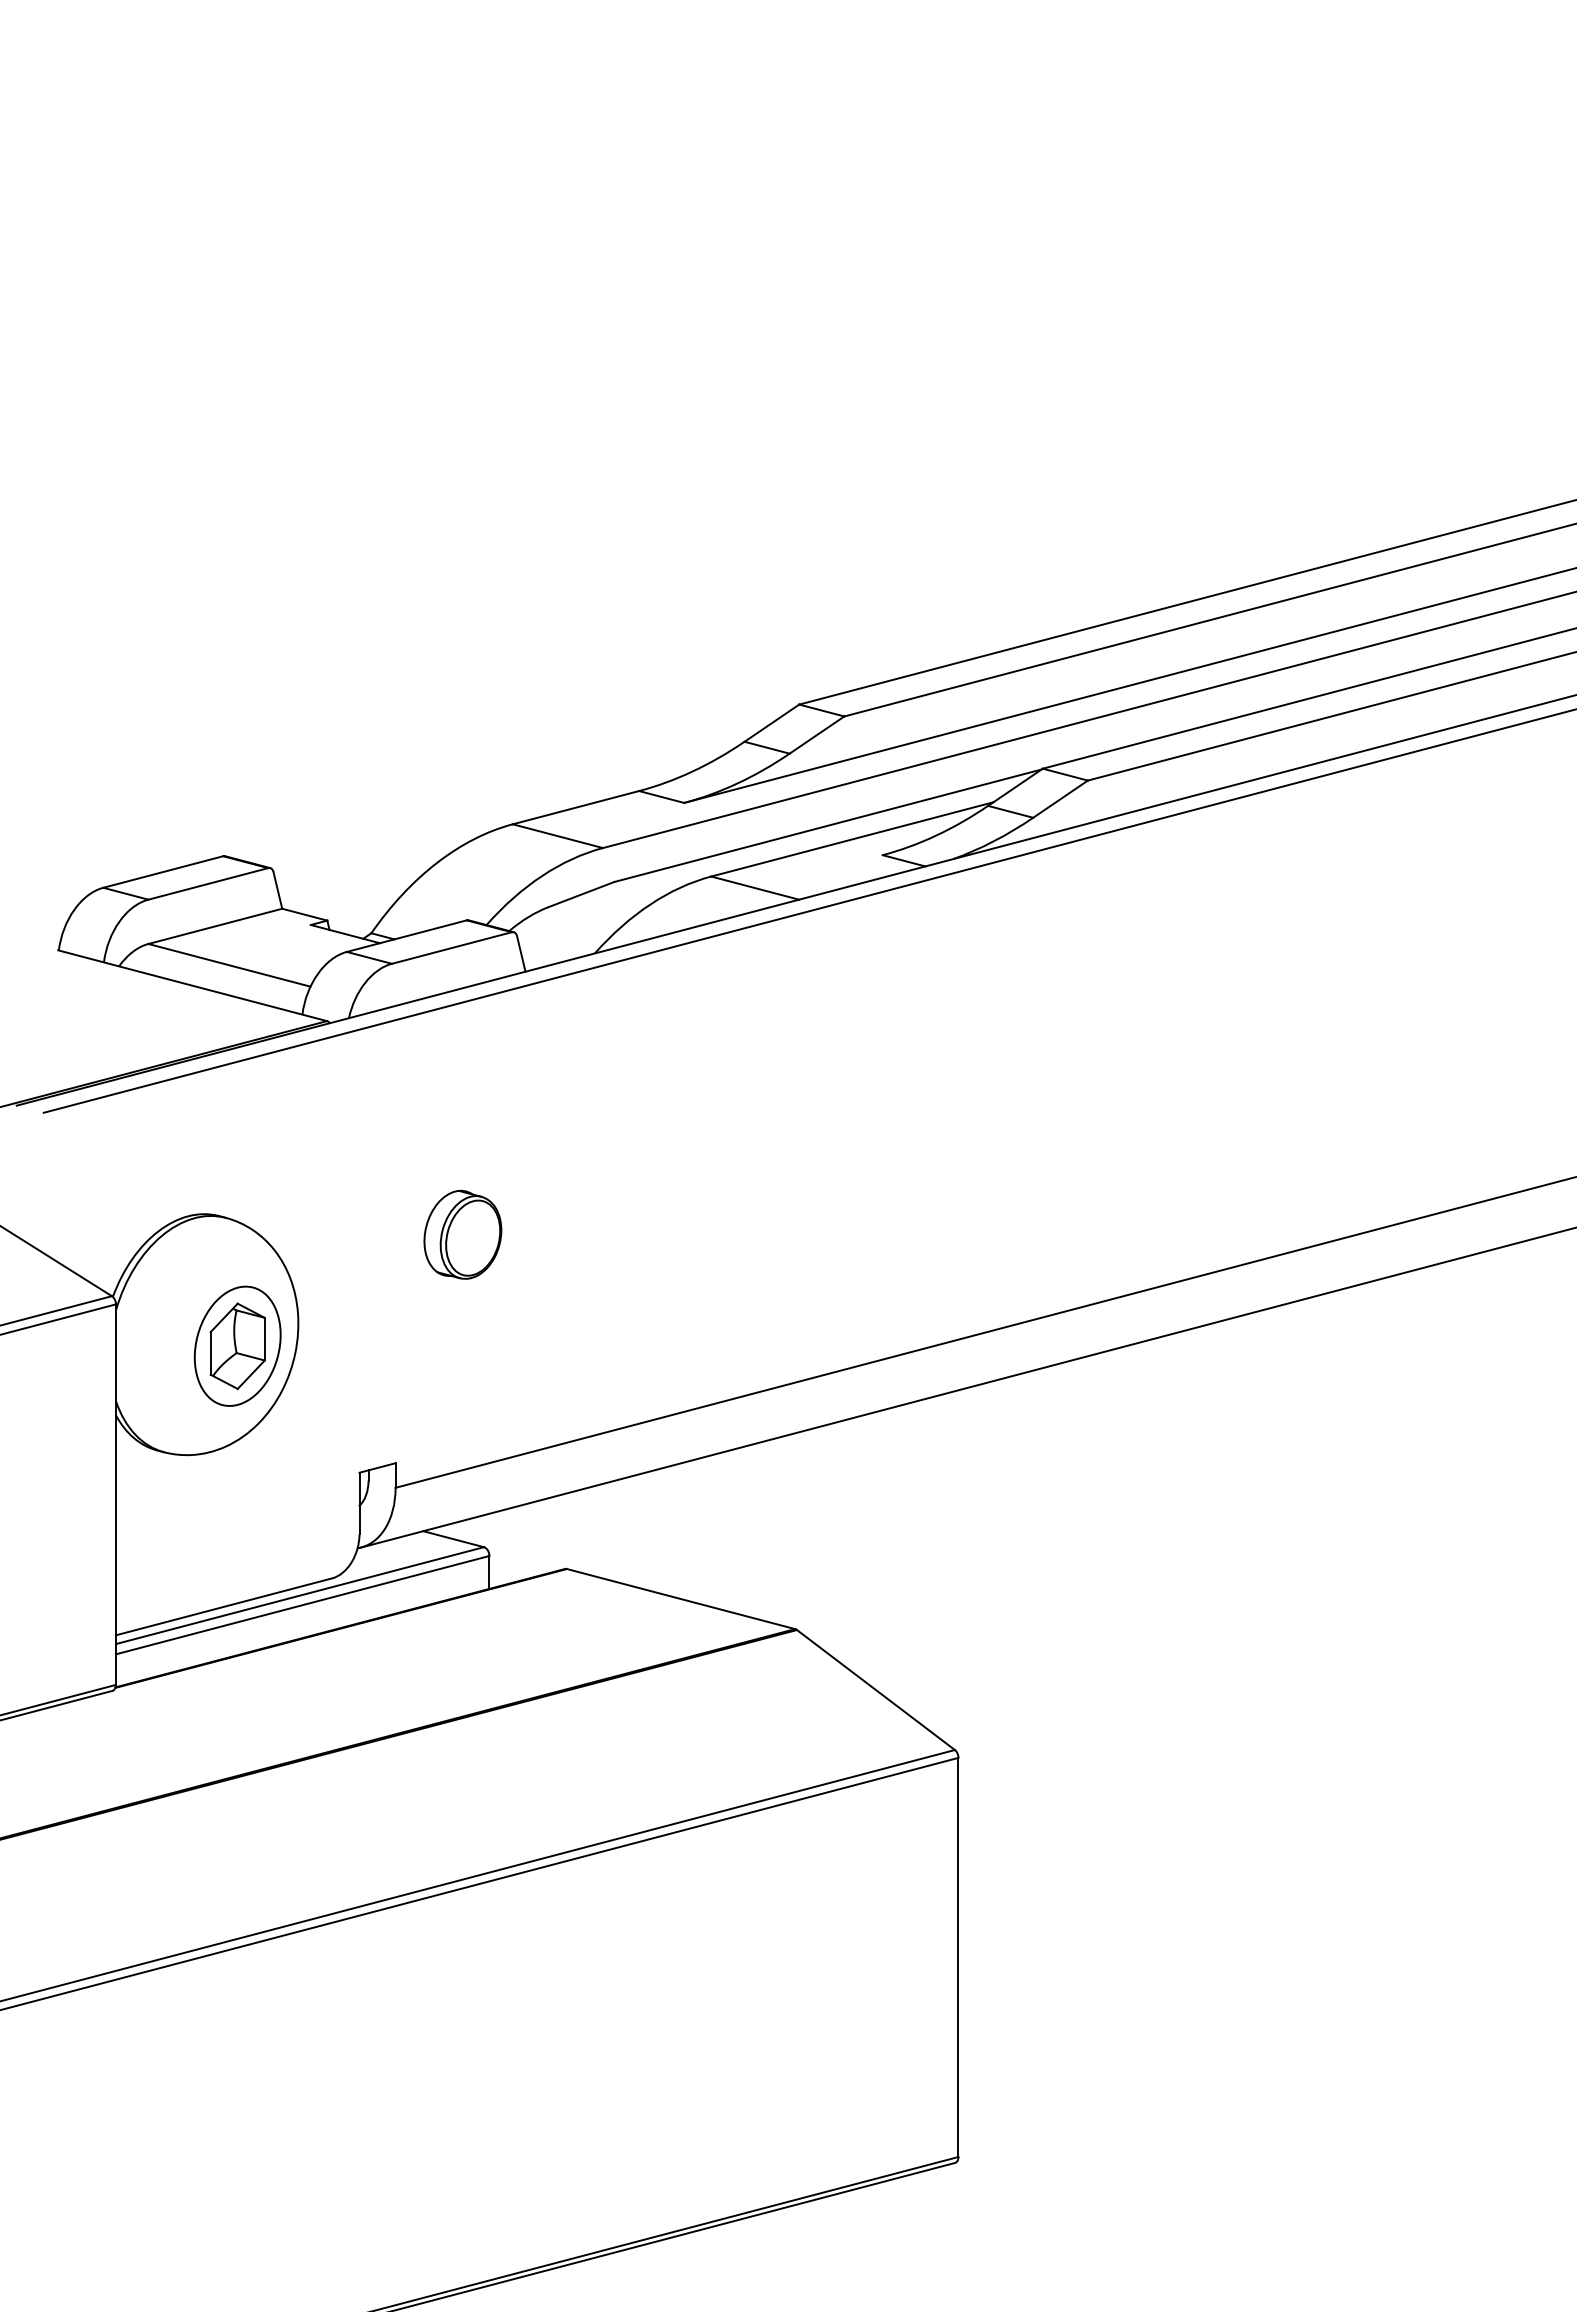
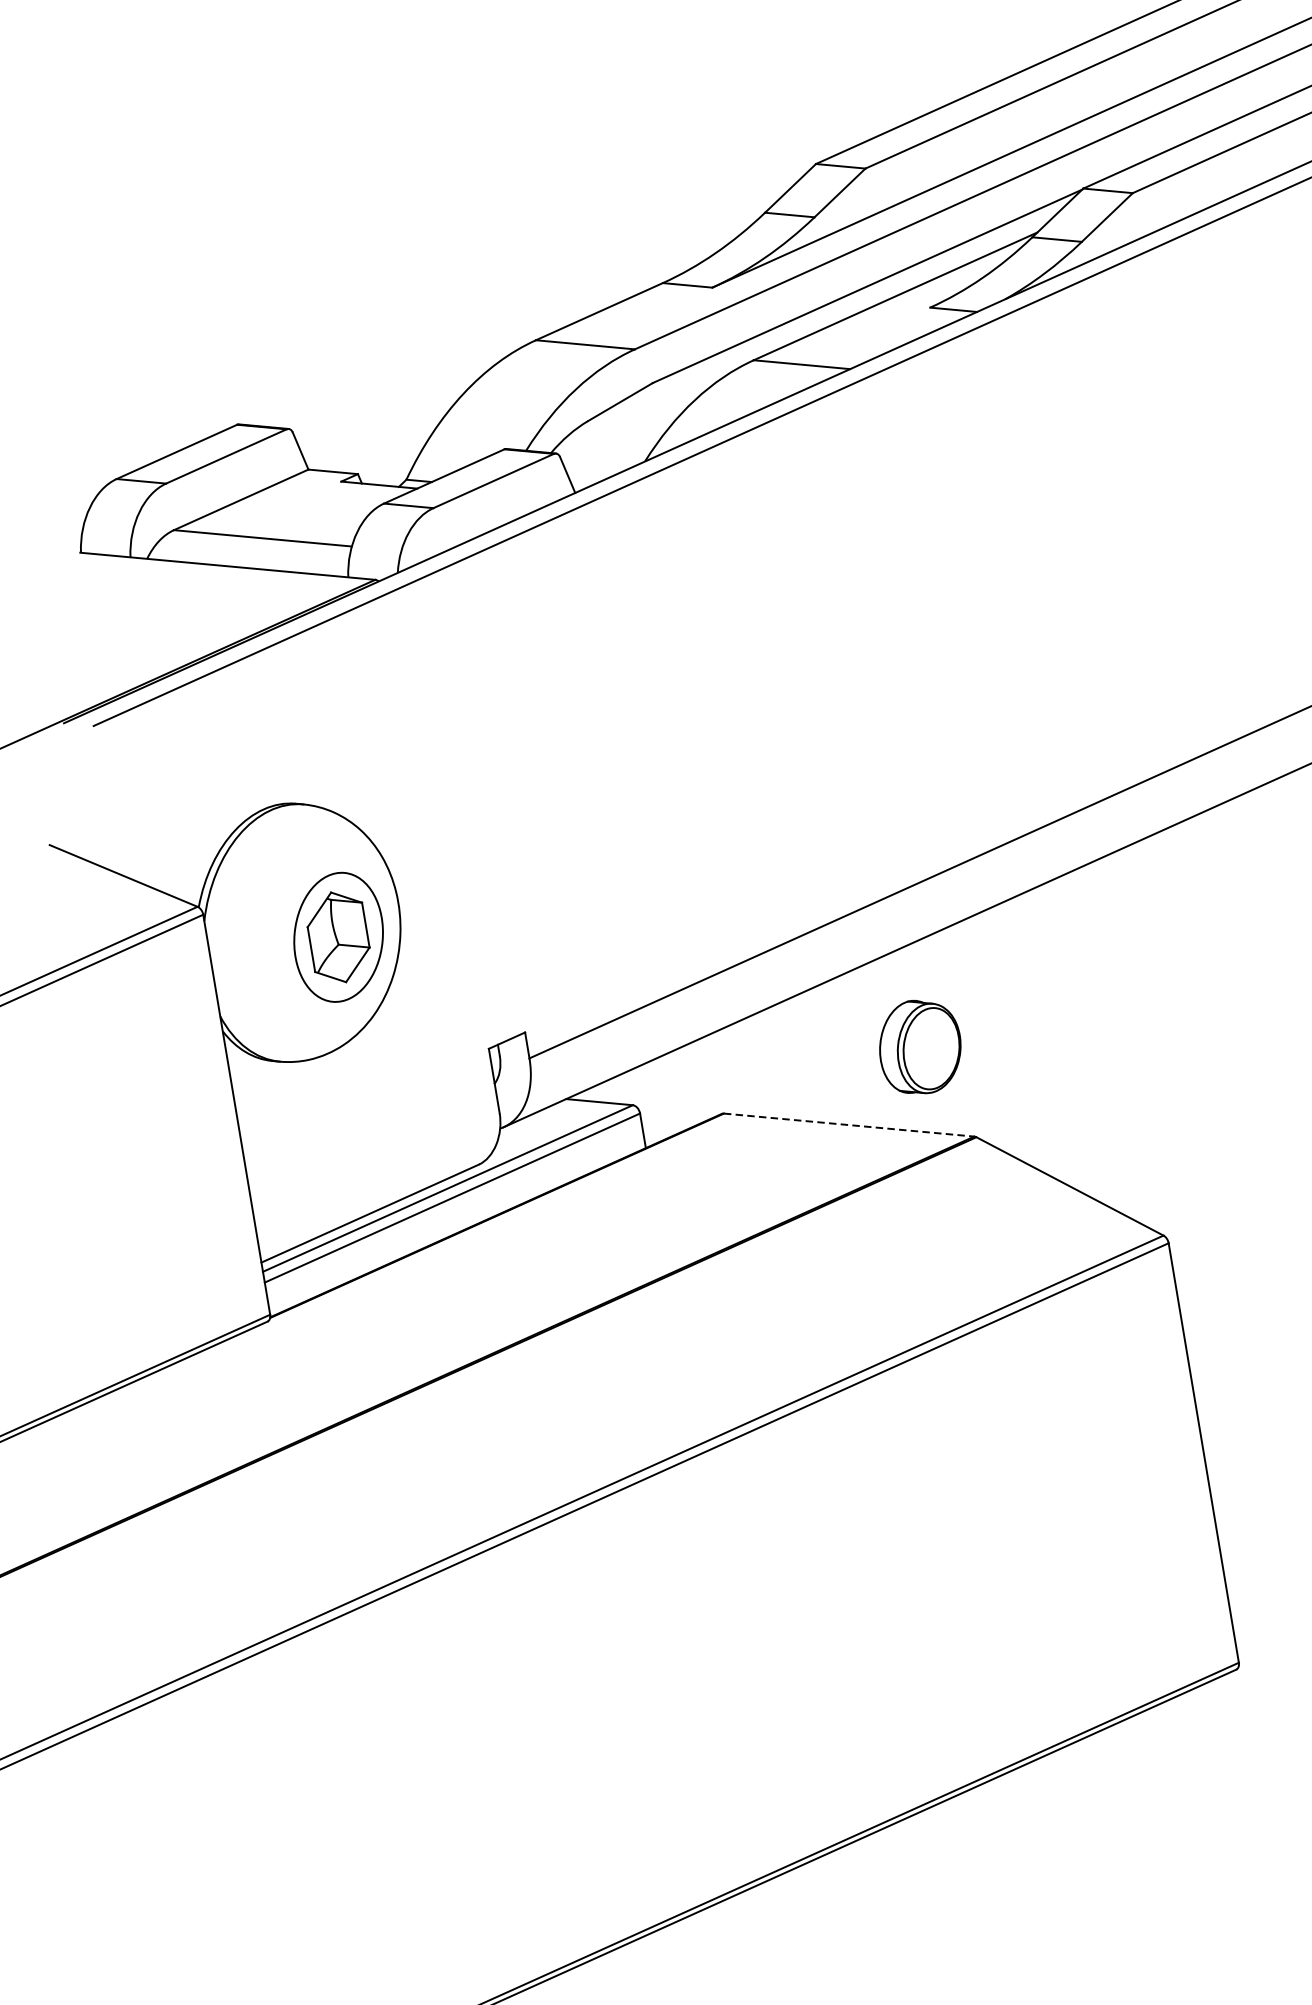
part: (462, 1234) -> (919, 1046), moved
line: (681, 1599) -> (849, 1125), solid -> dashed

